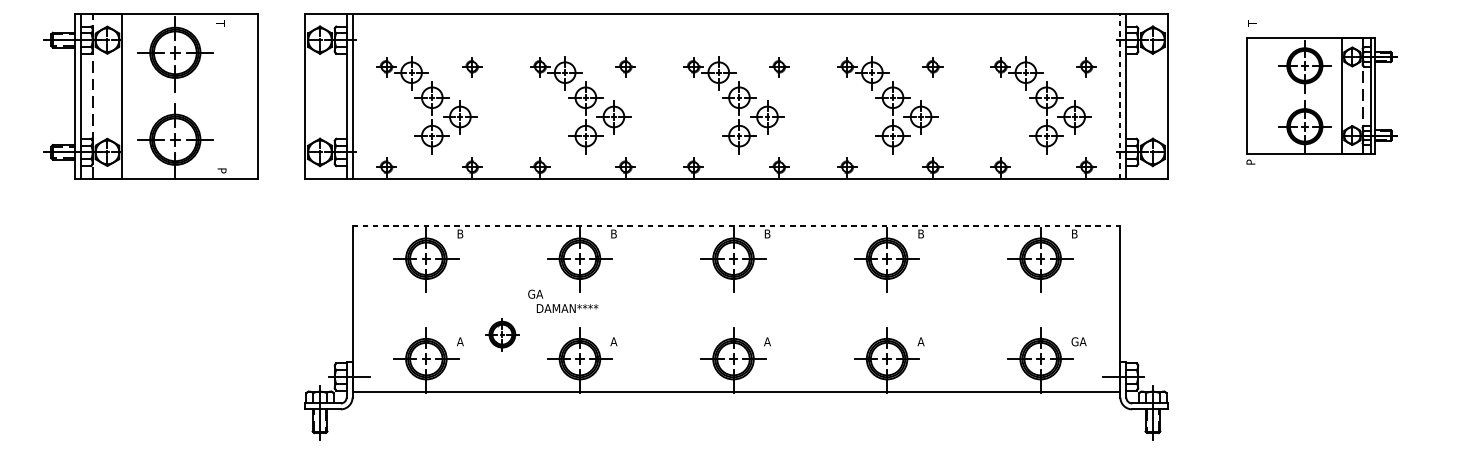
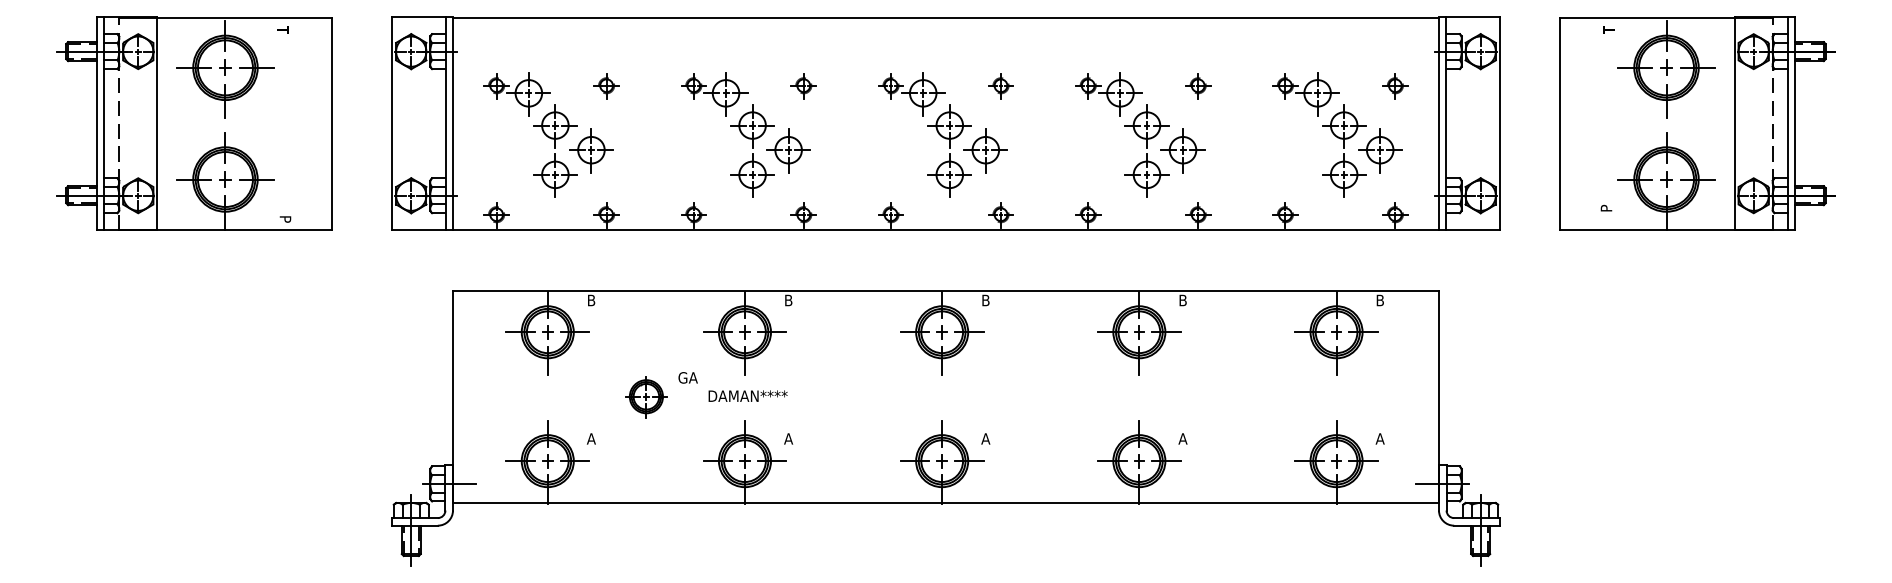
line: (1120, 96) -> (1438, 123), dashed -> solid
part: (1321, 96) -> (1697, 123), size x1.43
line: (736, 226) -> (946, 290), dashed -> solid
text: (567, 307) -> (747, 395), moved
part: (502, 335) -> (646, 397), moved
text: (1078, 341) -> (1385, 438), GA -> A

